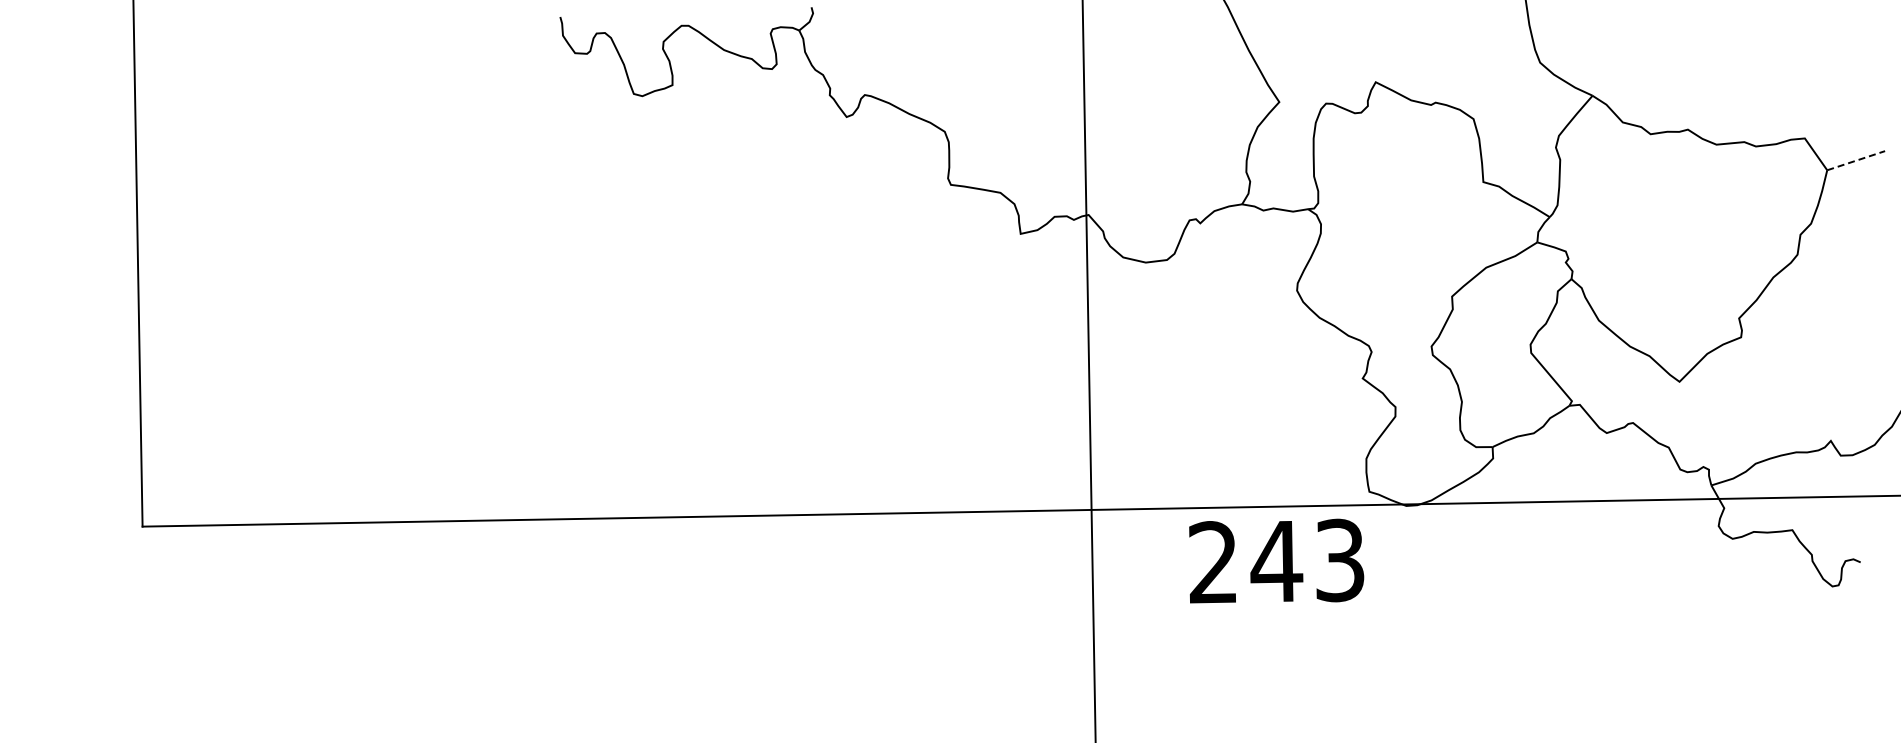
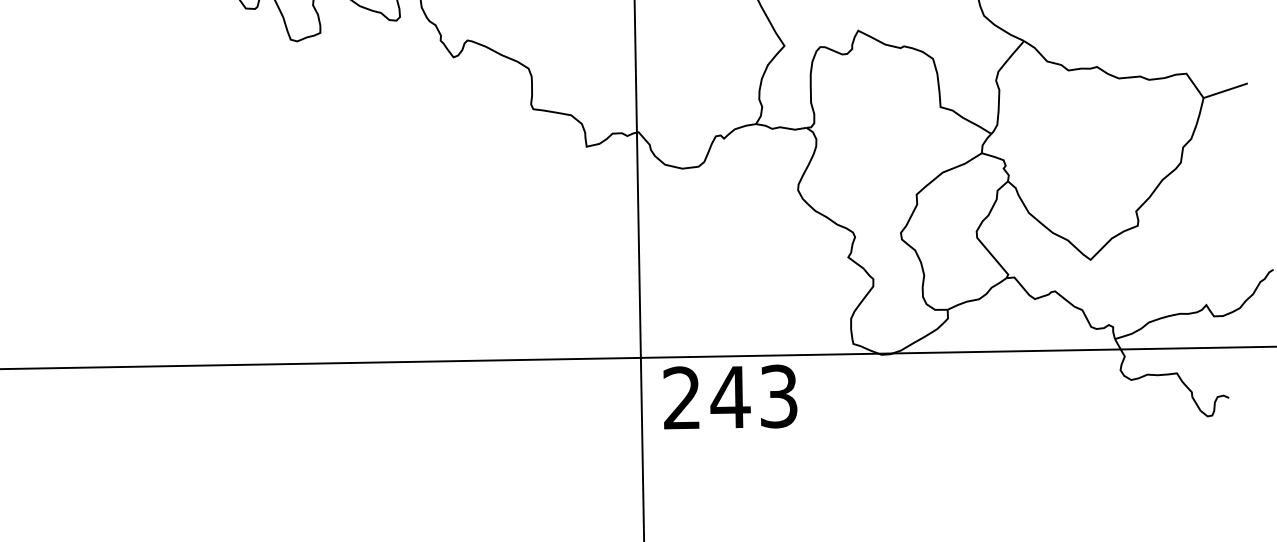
line: (1856, 160) -> (1225, 90), dashed -> solid
text: (1276, 560) -> (730, 396), moved

